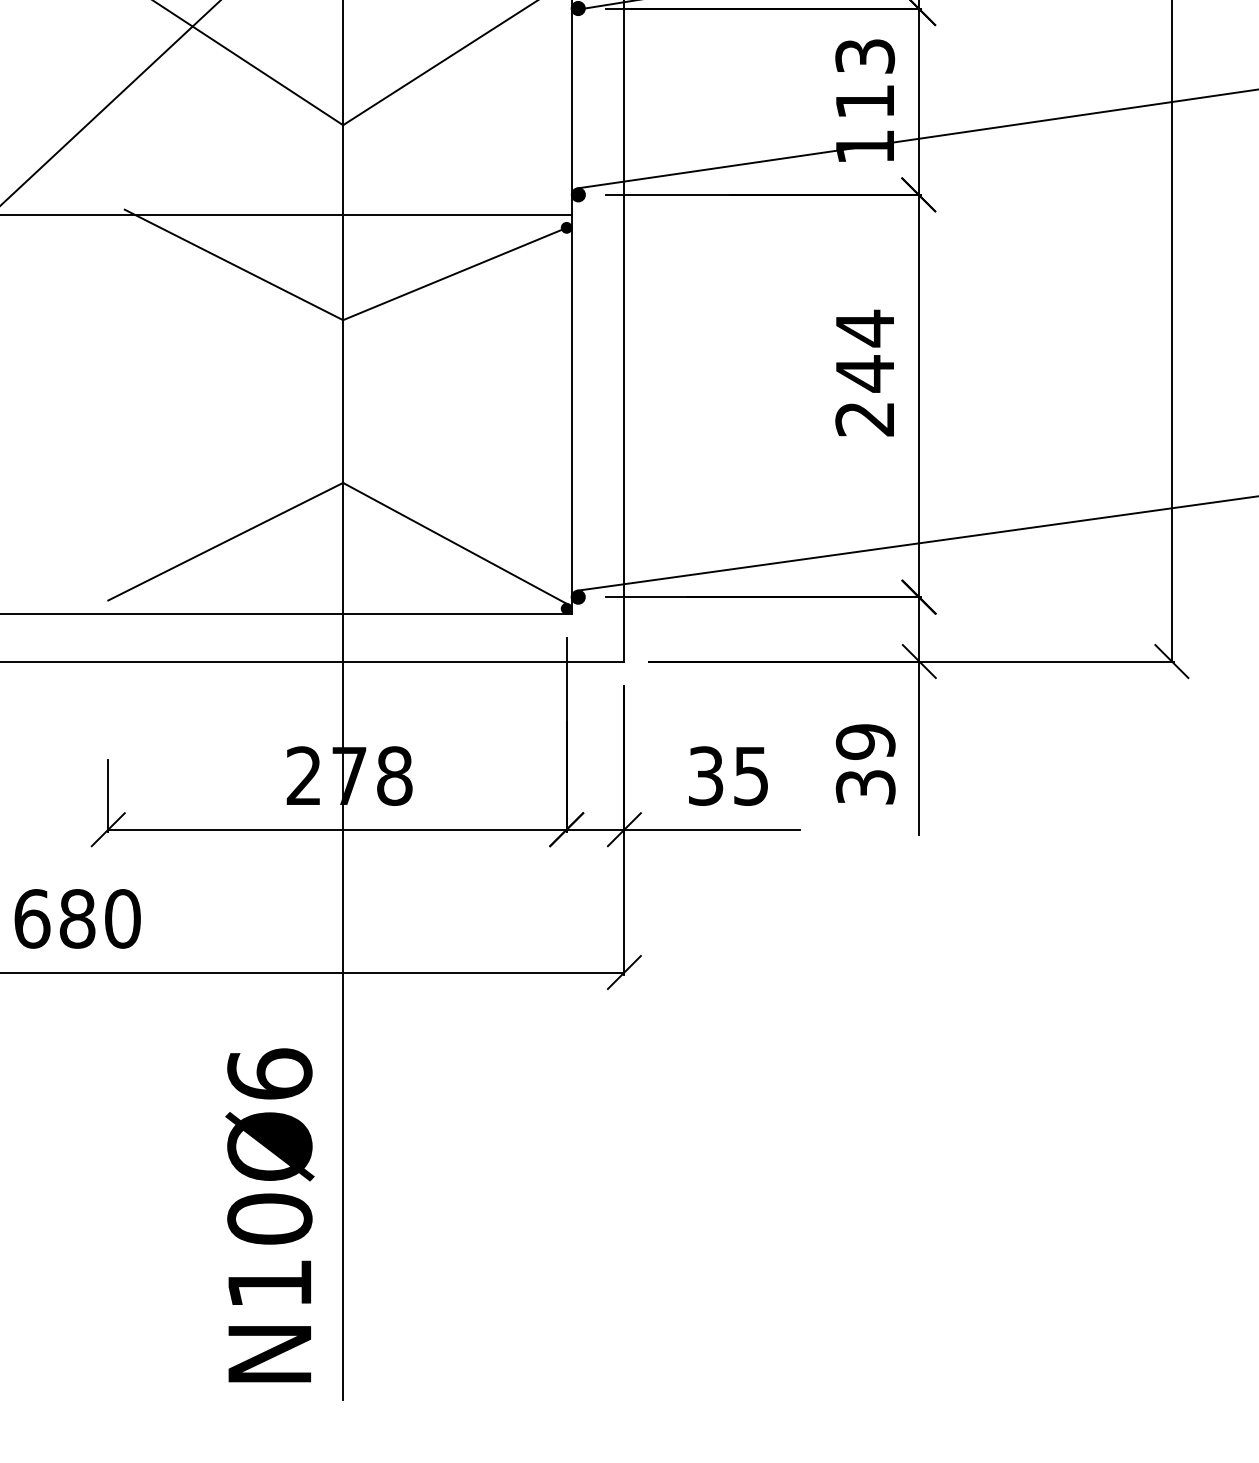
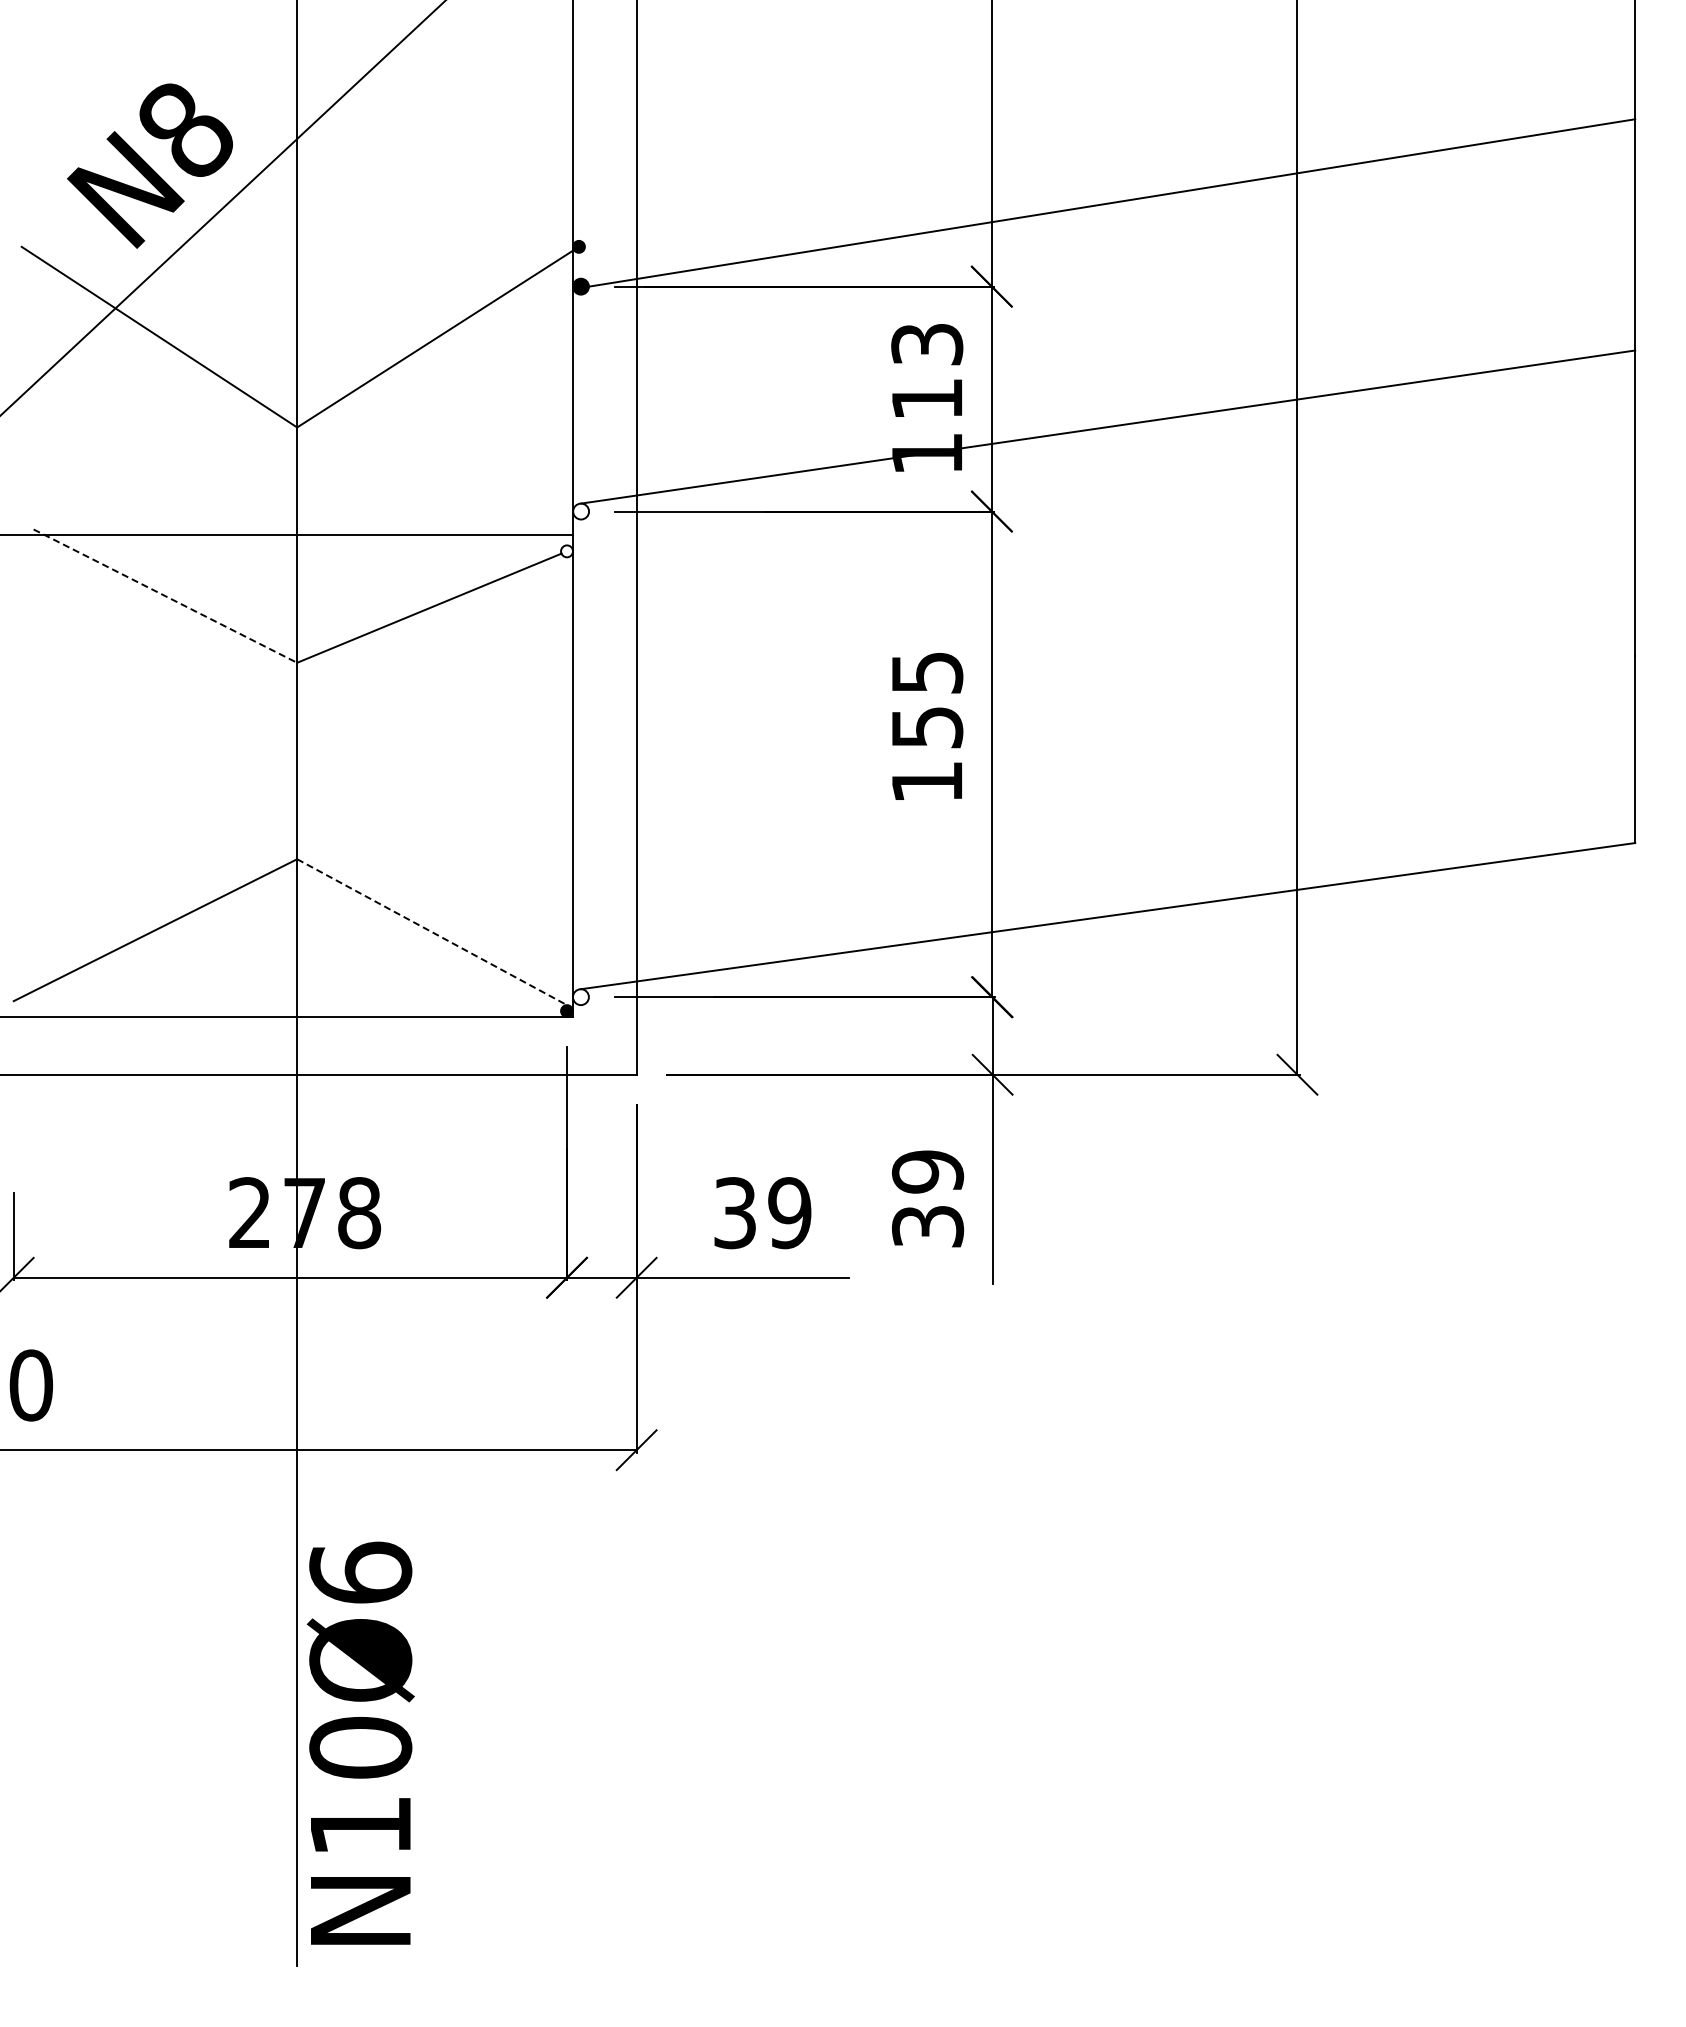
fill: (578, 194) -> (581, 511), removed
fill: (566, 227) -> (566, 551), removed
line: (234, 265) -> (165, 596), solid -> dashed
text: (865, 372) -> (927, 726), 244 -> 155
line: (455, 543) -> (432, 932), solid -> dashed
fill: (577, 597) -> (580, 997), removed
text: (751, 776) -> (789, 1213), 35 -> 39
text: (269, 1214) -> (360, 1742), moved

